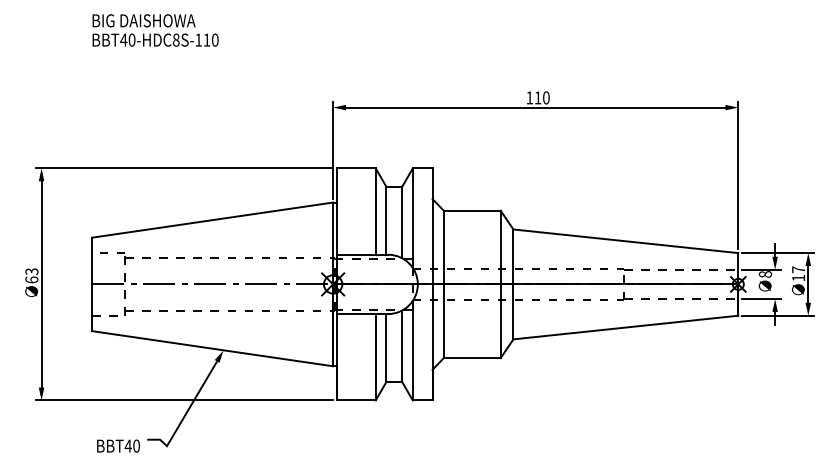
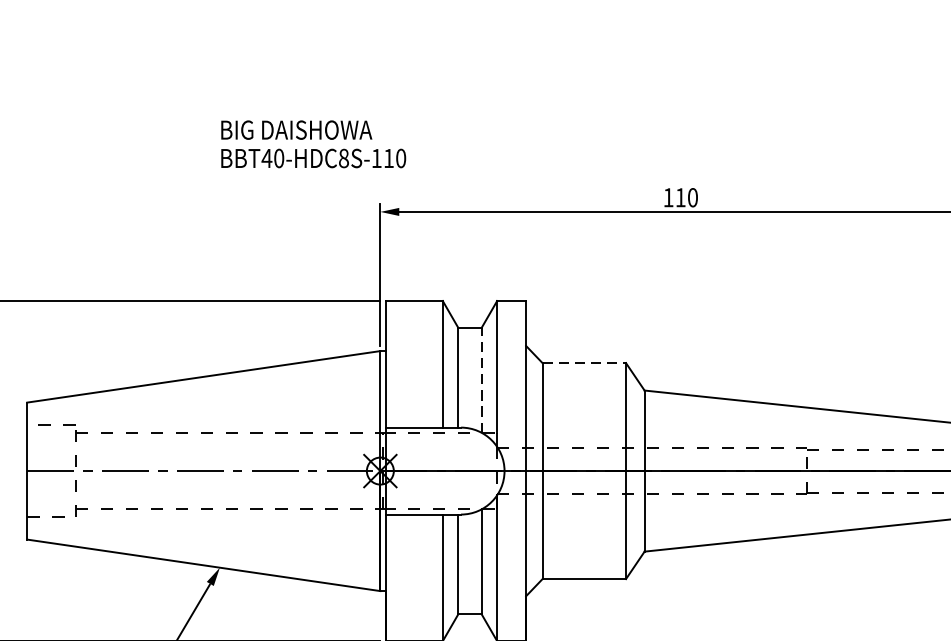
text: (155, 30) -> (313, 144), moved
line: (472, 210) -> (584, 362), solid -> dashed
line: (402, 222) -> (482, 380), solid -> dashed

